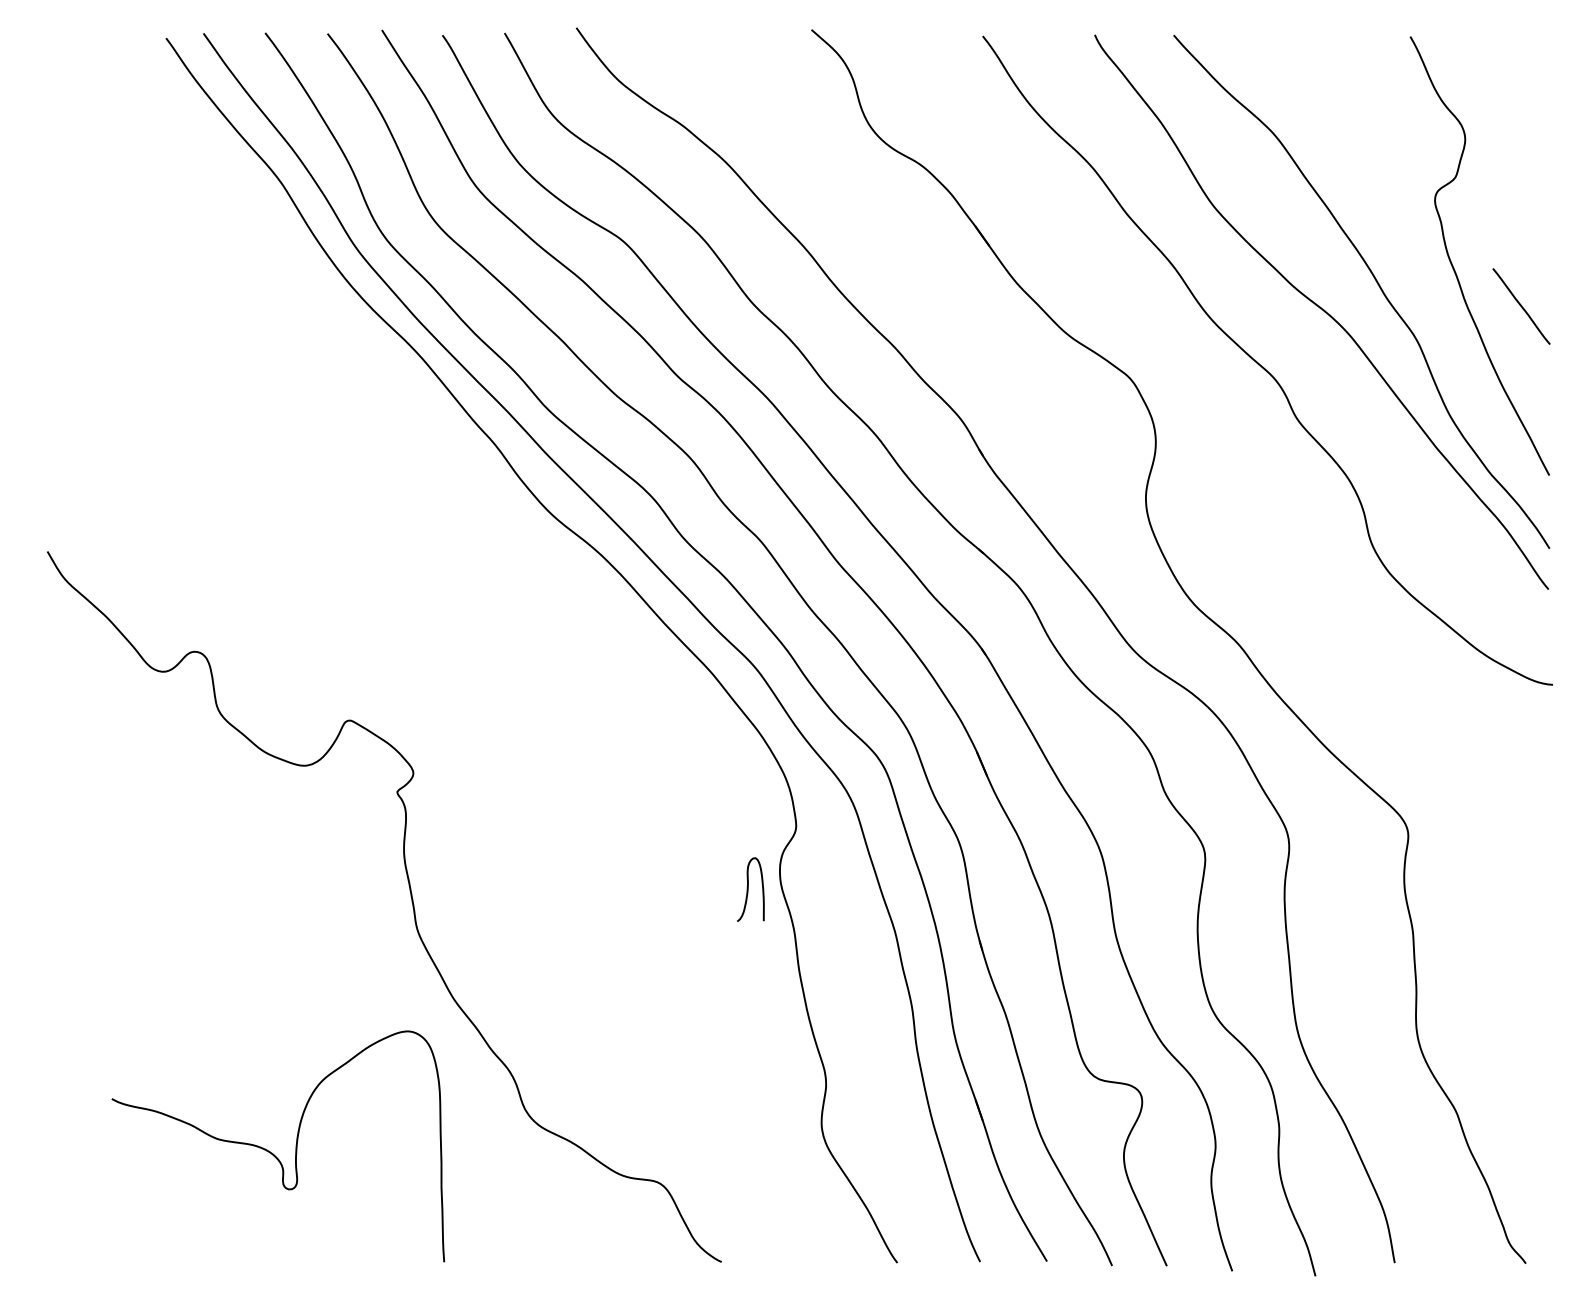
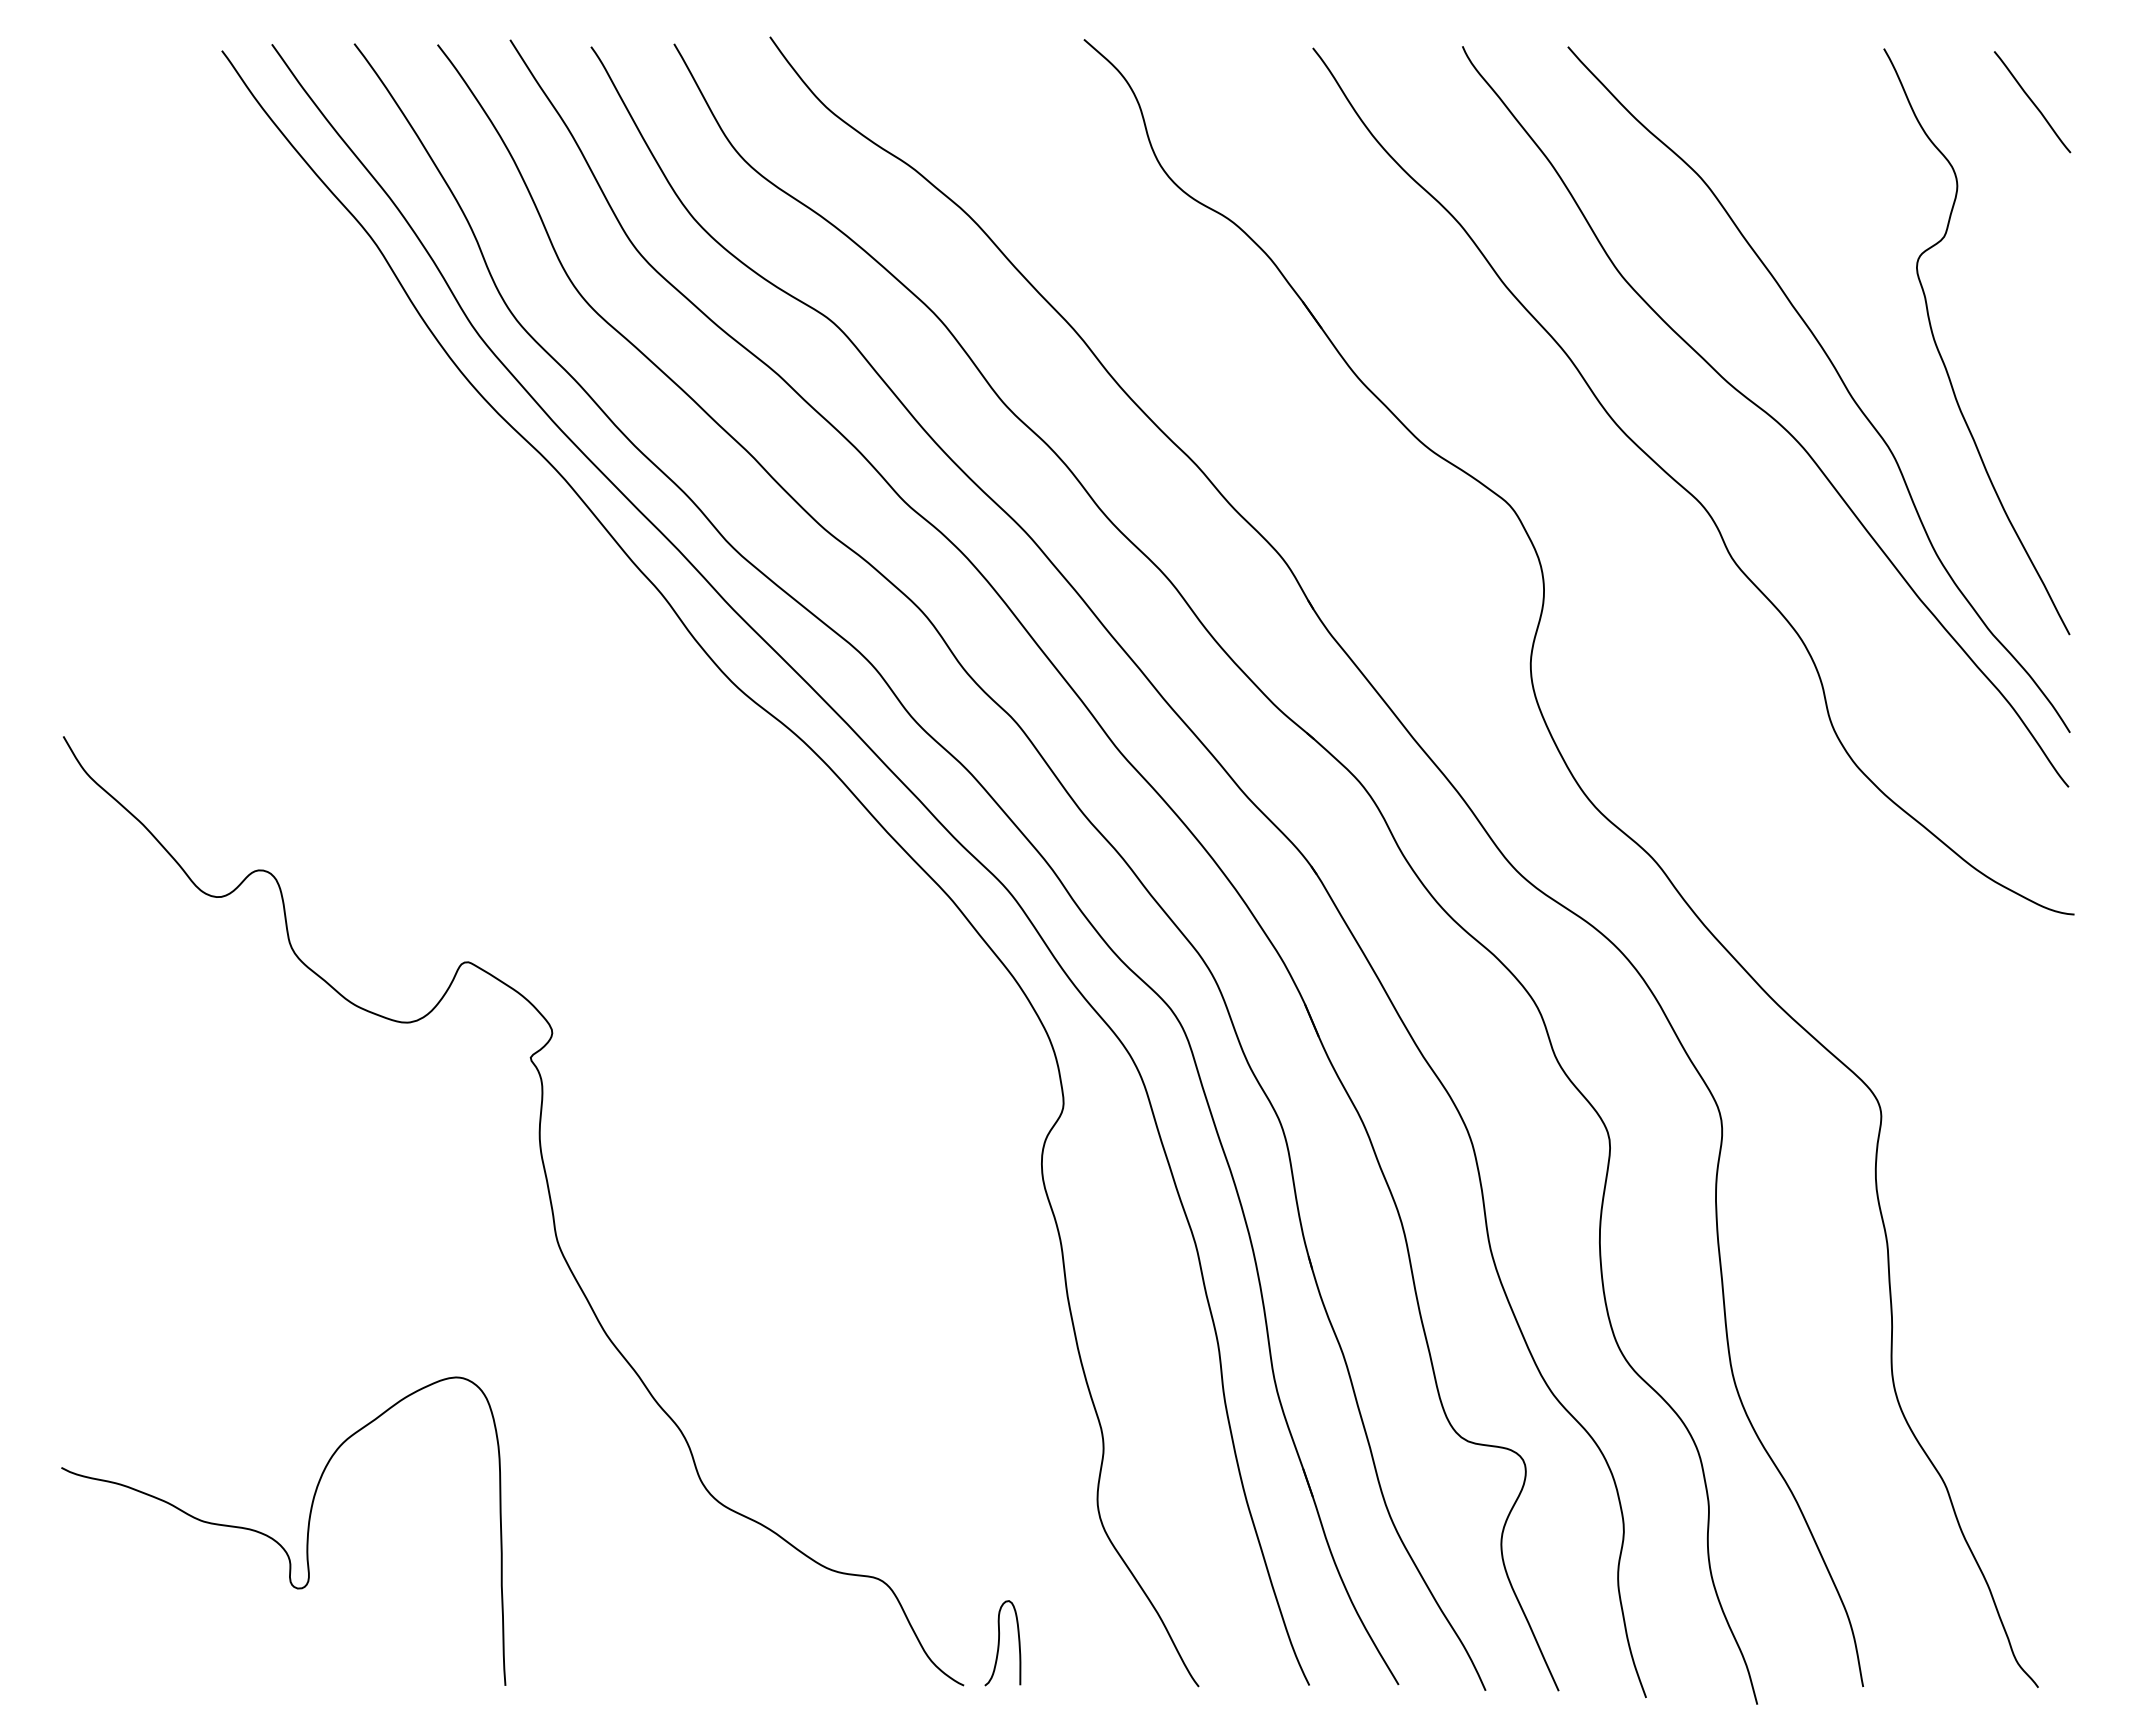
line: (1521, 306) -> (2032, 102), moved
curve: (748, 889) -> (999, 1643), moved
curve: (272, 1152) -> (275, 1539), moved

